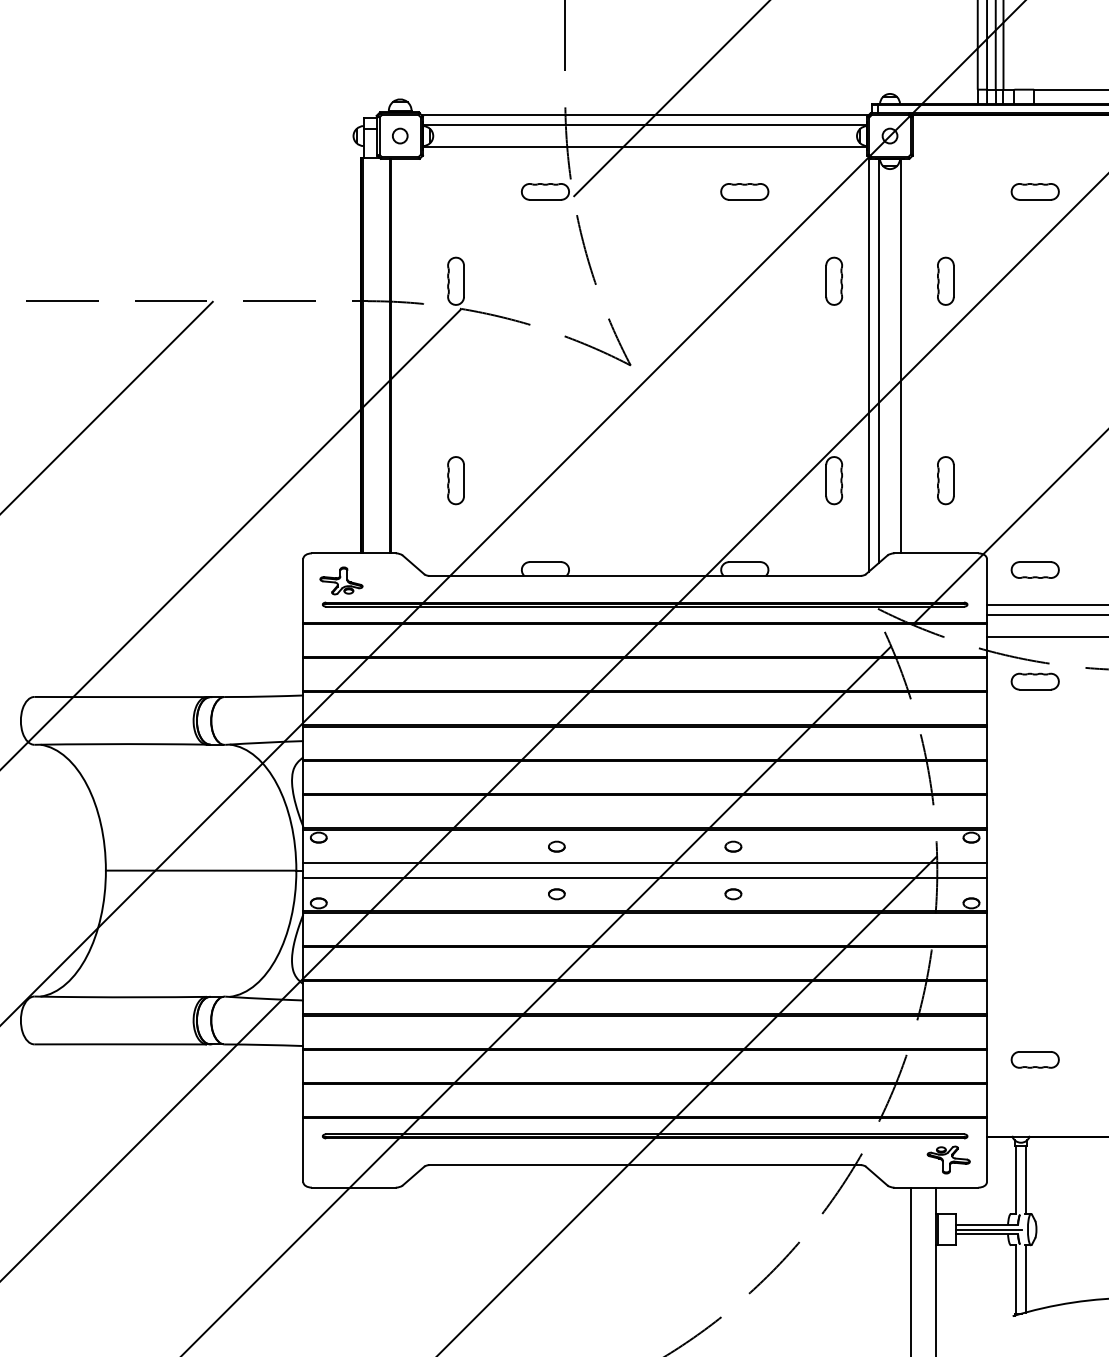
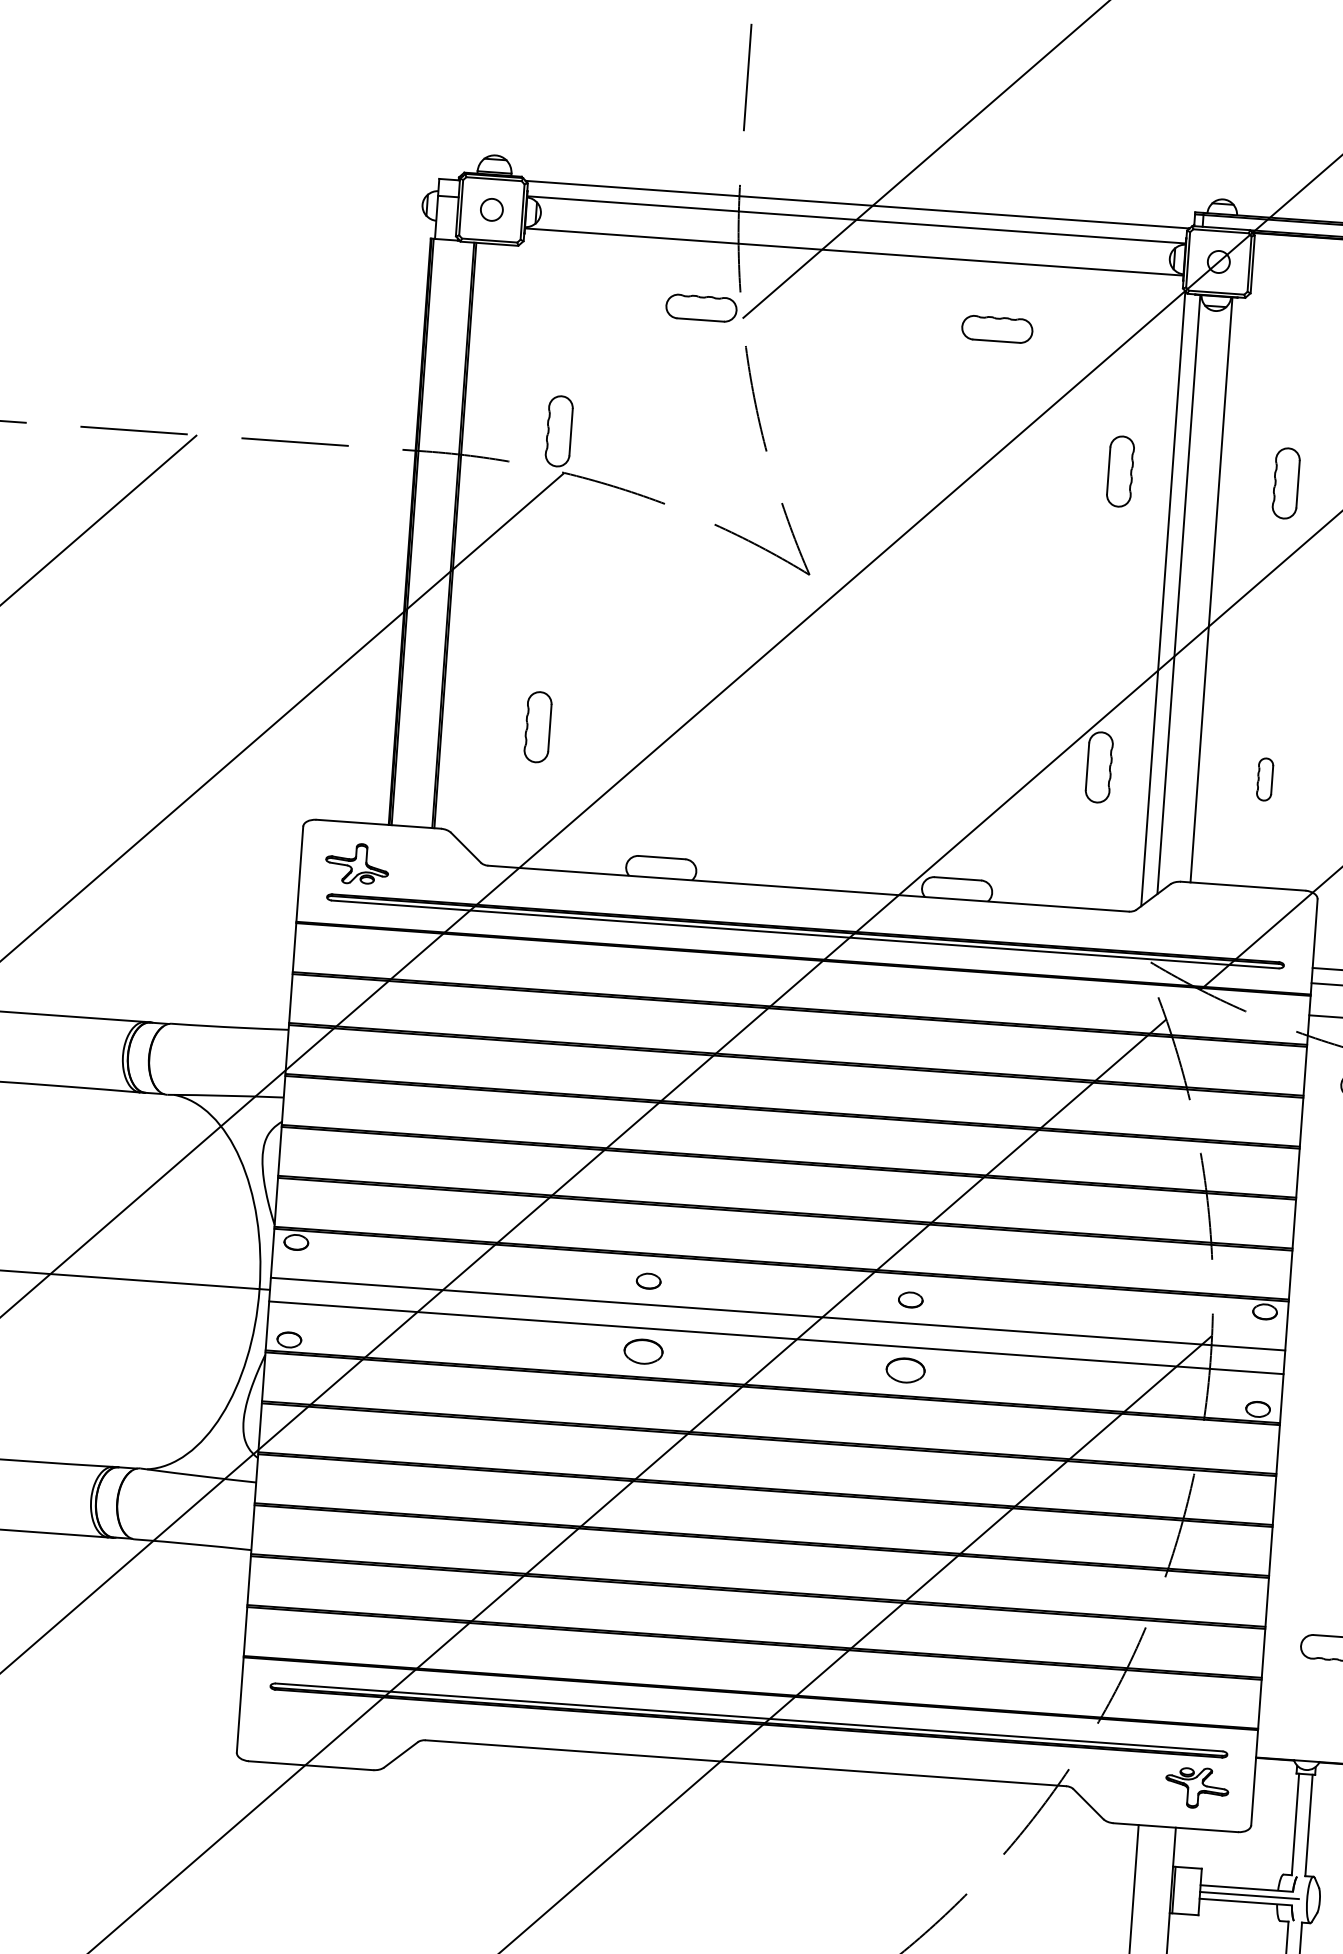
part: (945, 480) -> (1264, 779), size x0.6
part: (556, 894) -> (643, 1352), size x1.6
part: (733, 894) -> (905, 1370), size x1.6

